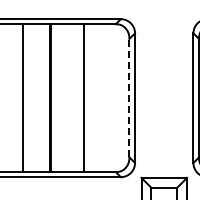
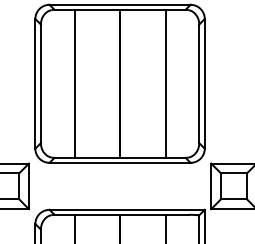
line: (22, 97) -> (74, 83), moved
line: (83, 97) -> (165, 83), moved
line: (129, 97) -> (199, 83), dashed -> solid

